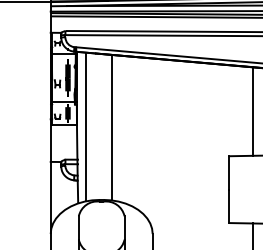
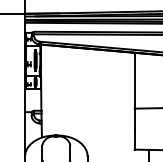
line: (253, 112) -> (135, 81), moved
line: (85, 126) -> (46, 90), removed
line: (111, 126) -> (62, 90), removed

